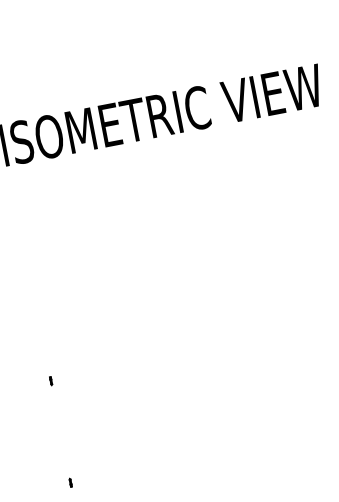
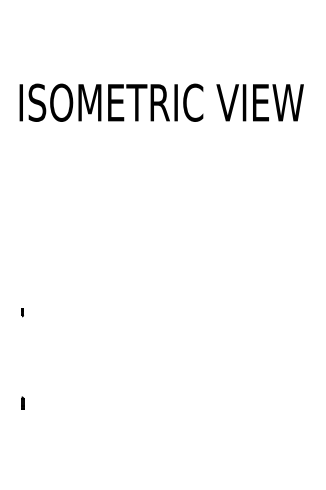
part: (70, 482) -> (22, 402), size x1.6

